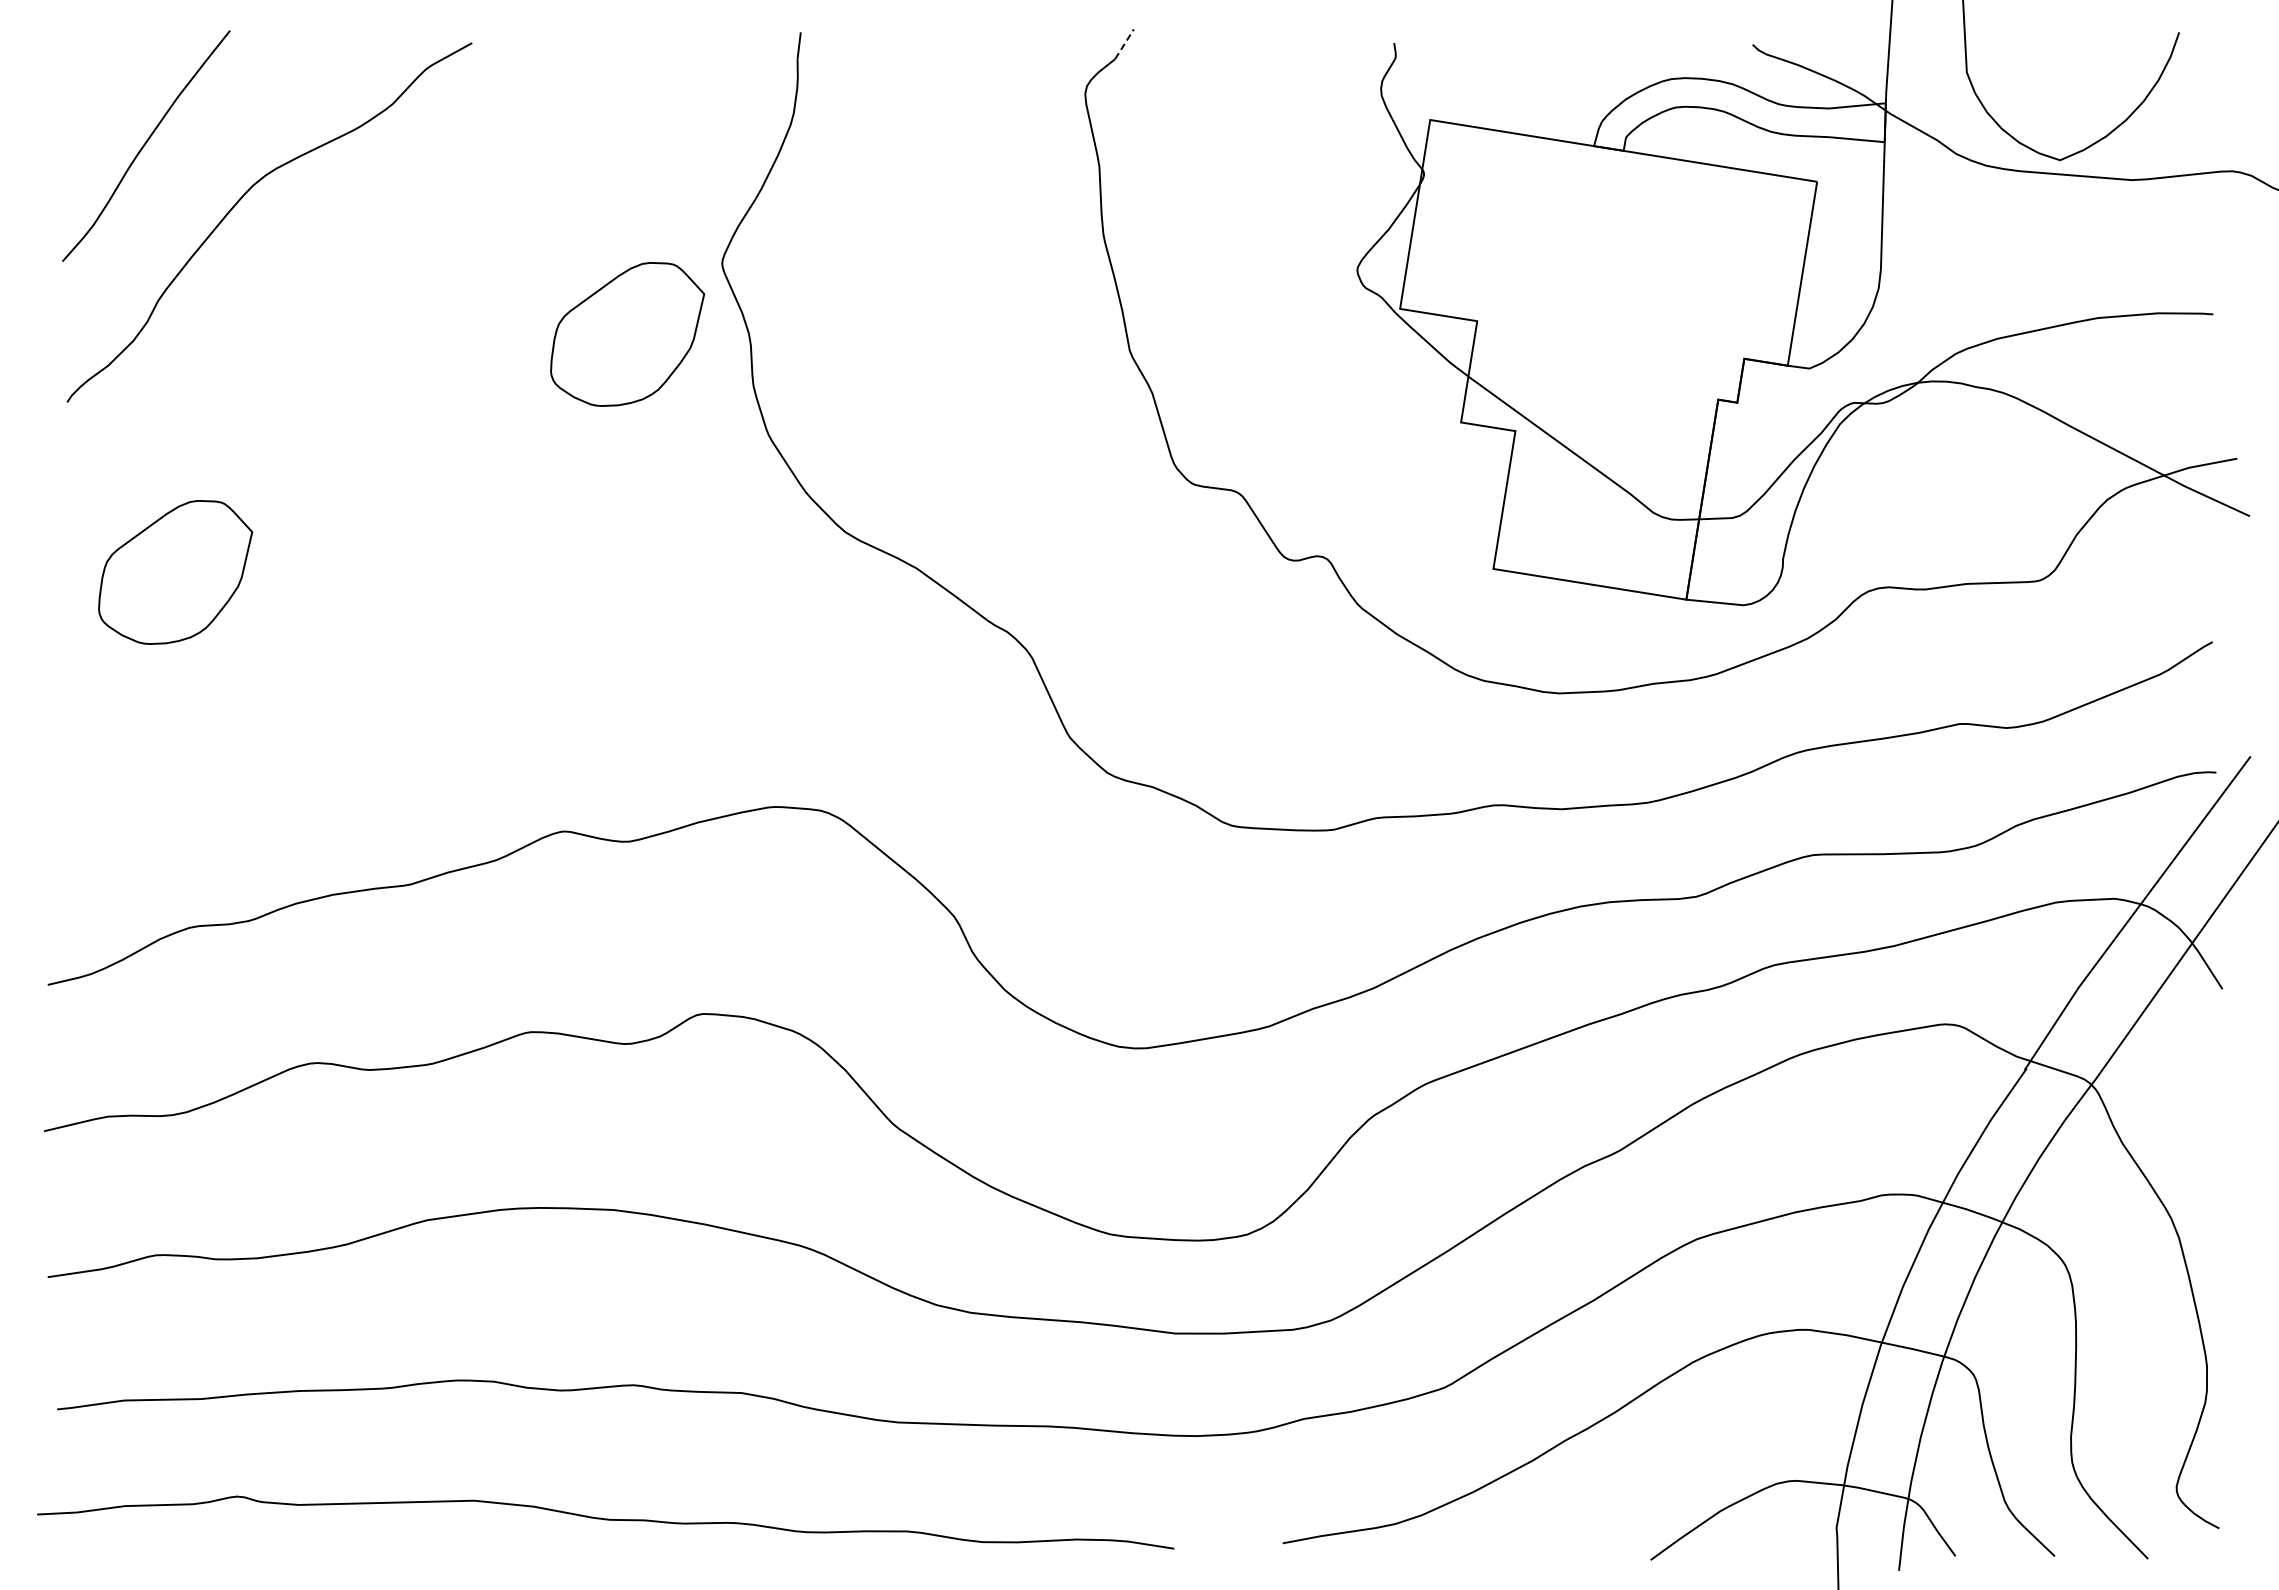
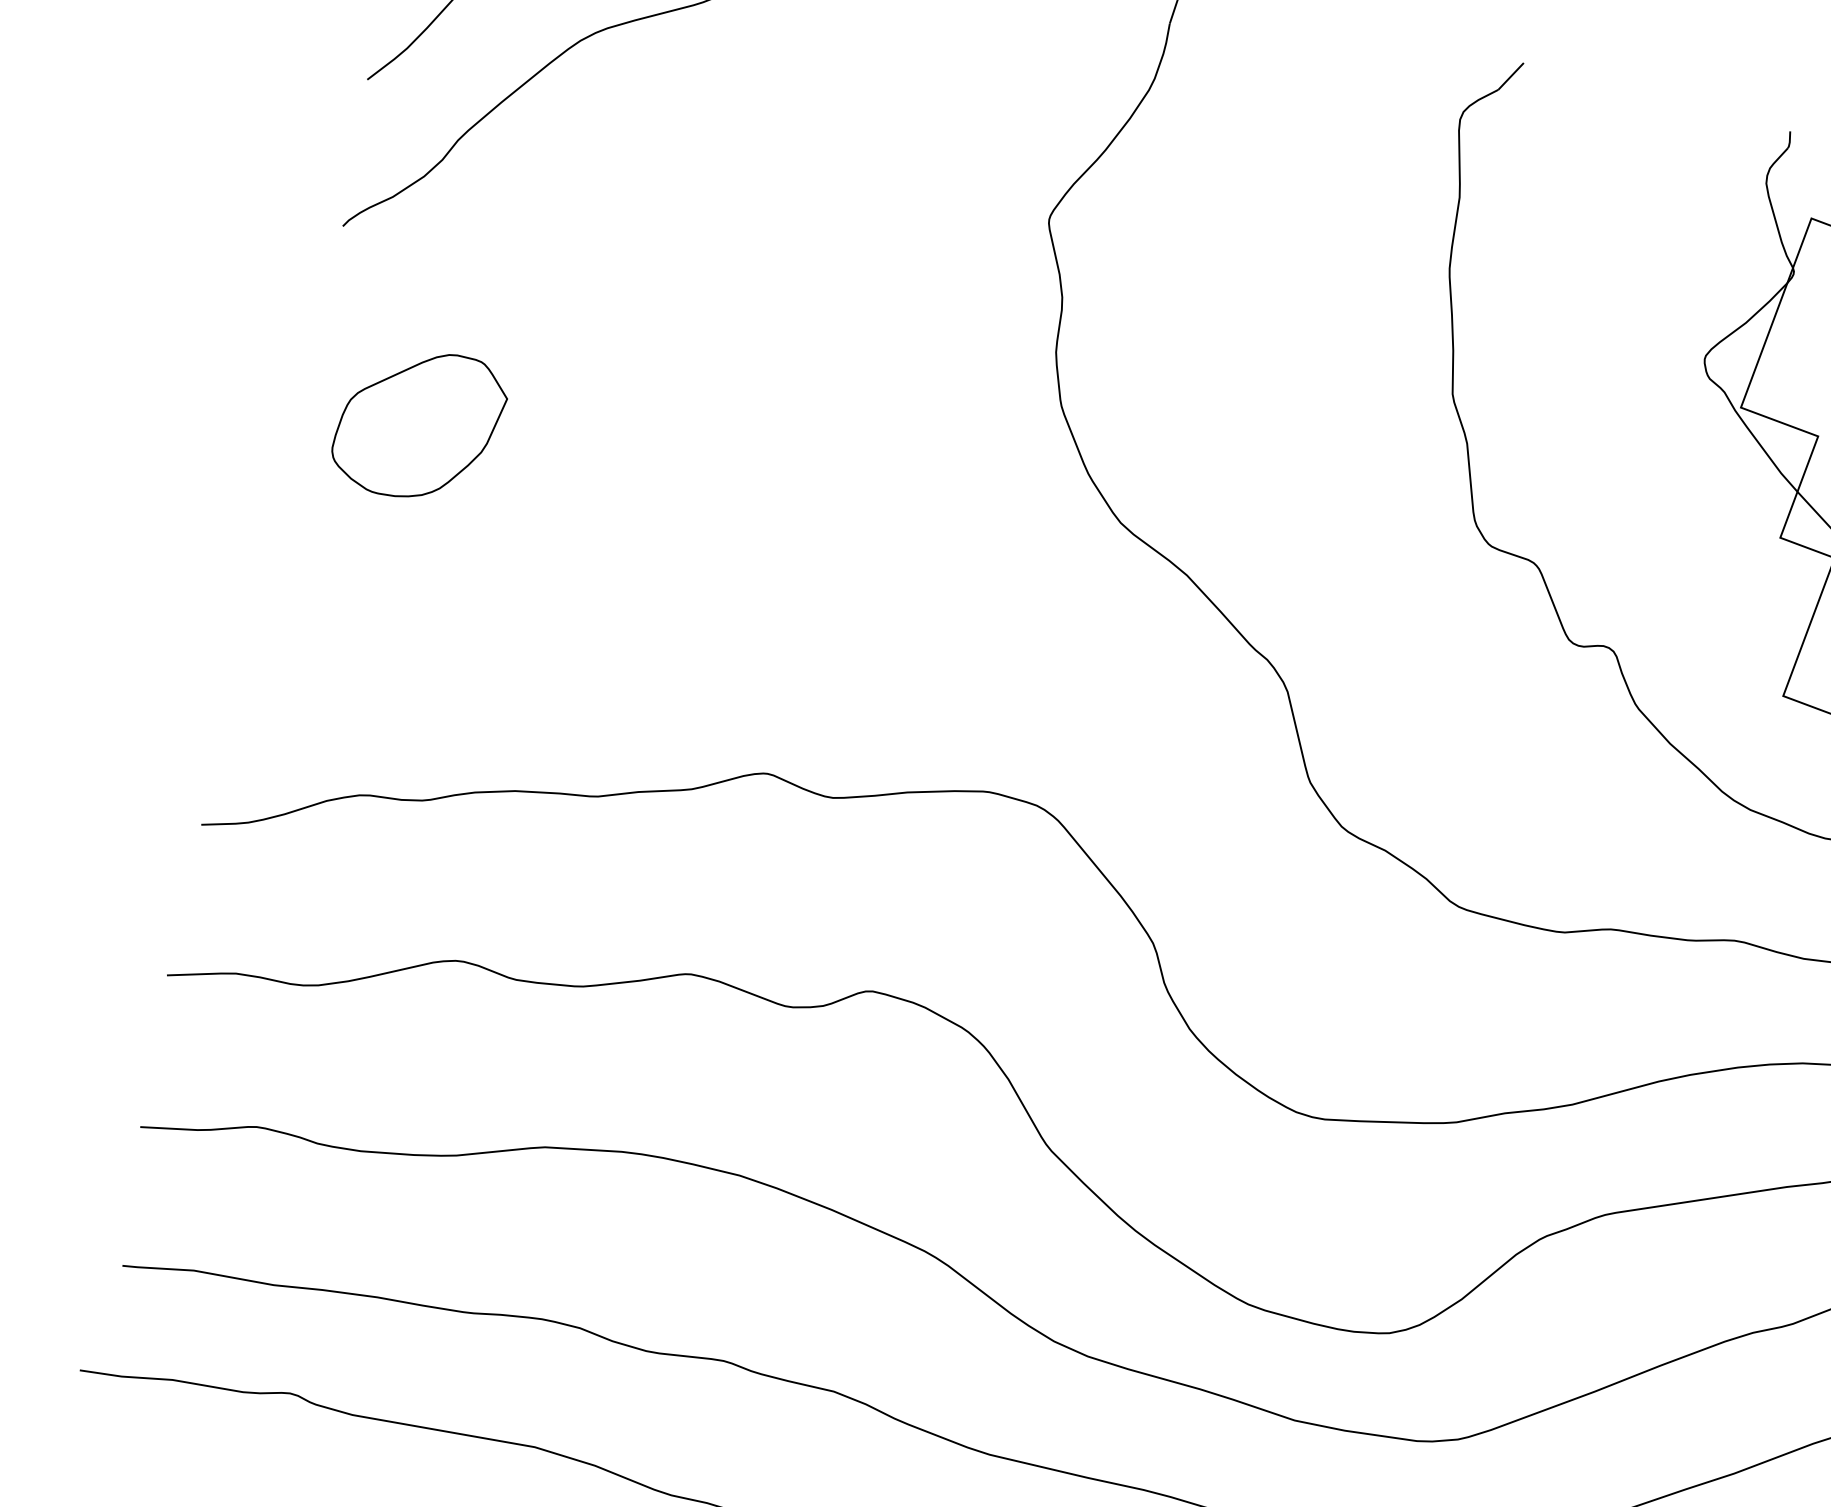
line: (1124, 44) -> (1511, 76), dashed -> solid
part: (627, 334) -> (936, 272), removed

